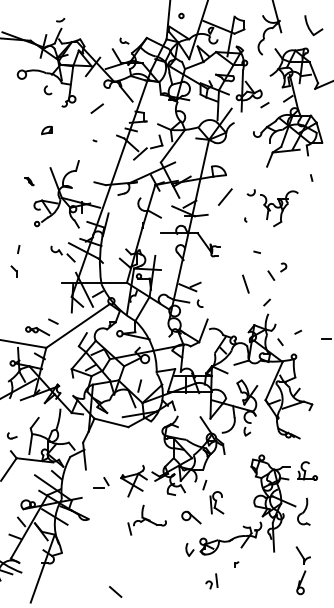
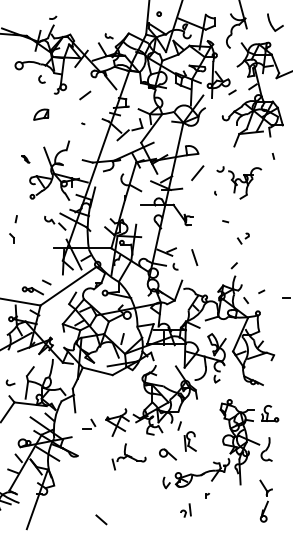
part: (46, 130) -> (40, 114), size x1.6
part: (277, 271) -> (243, 238), size x0.7
line: (245, 284) -> (194, 257), moved

